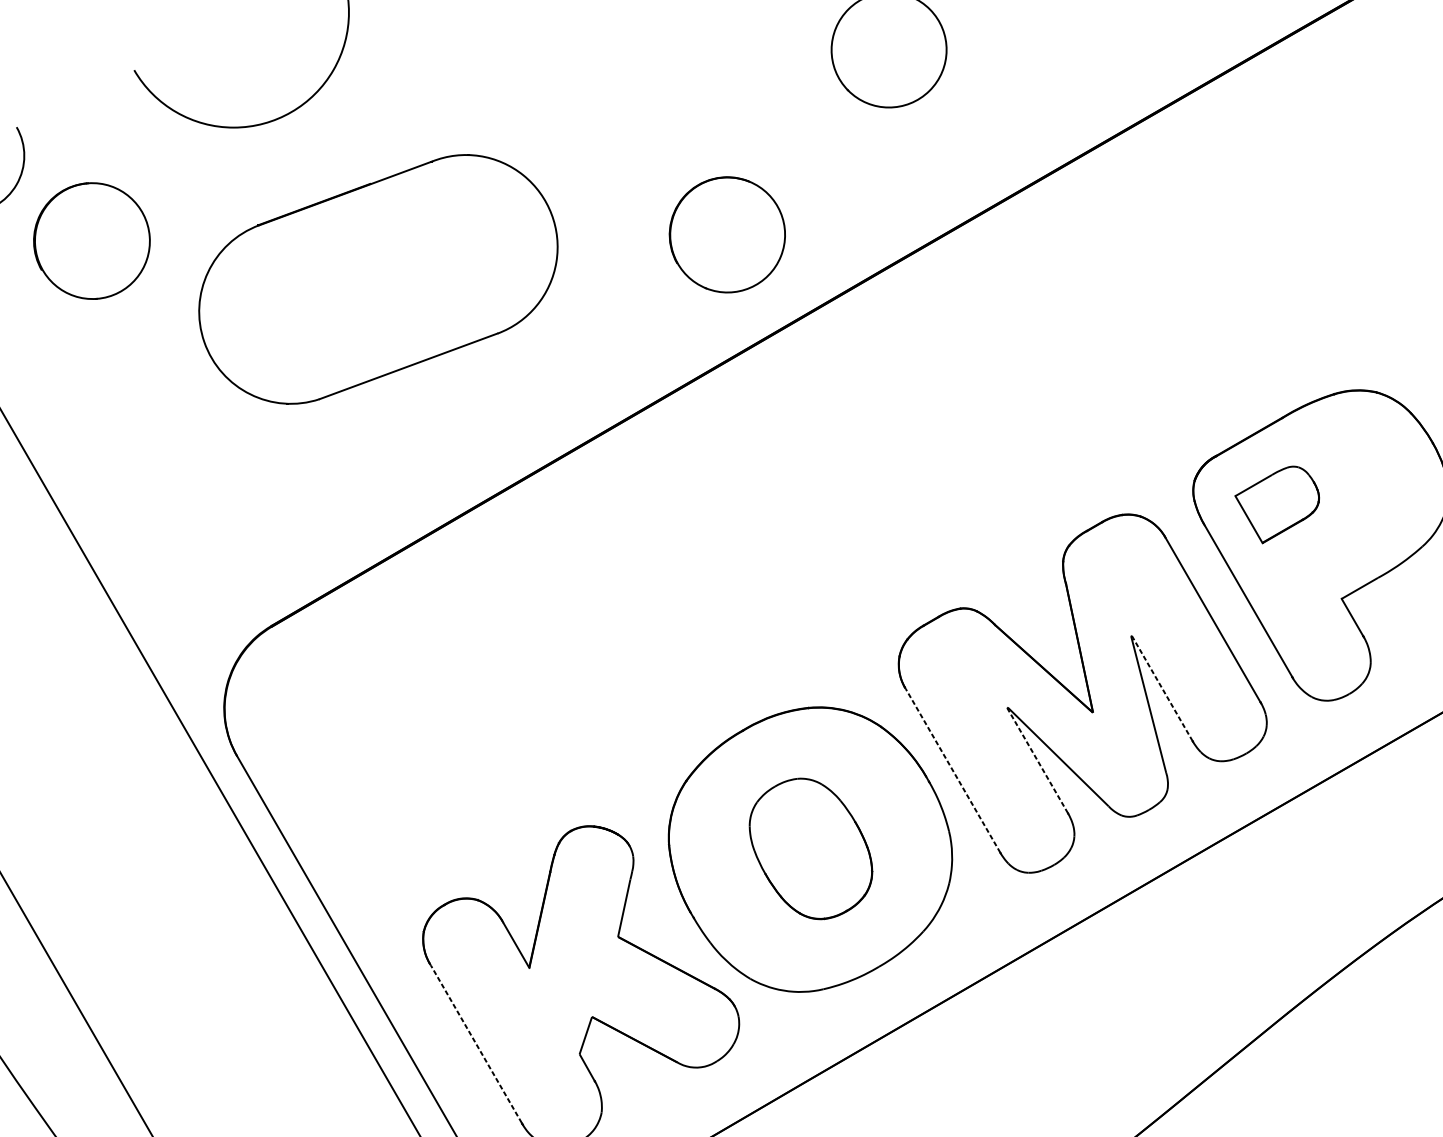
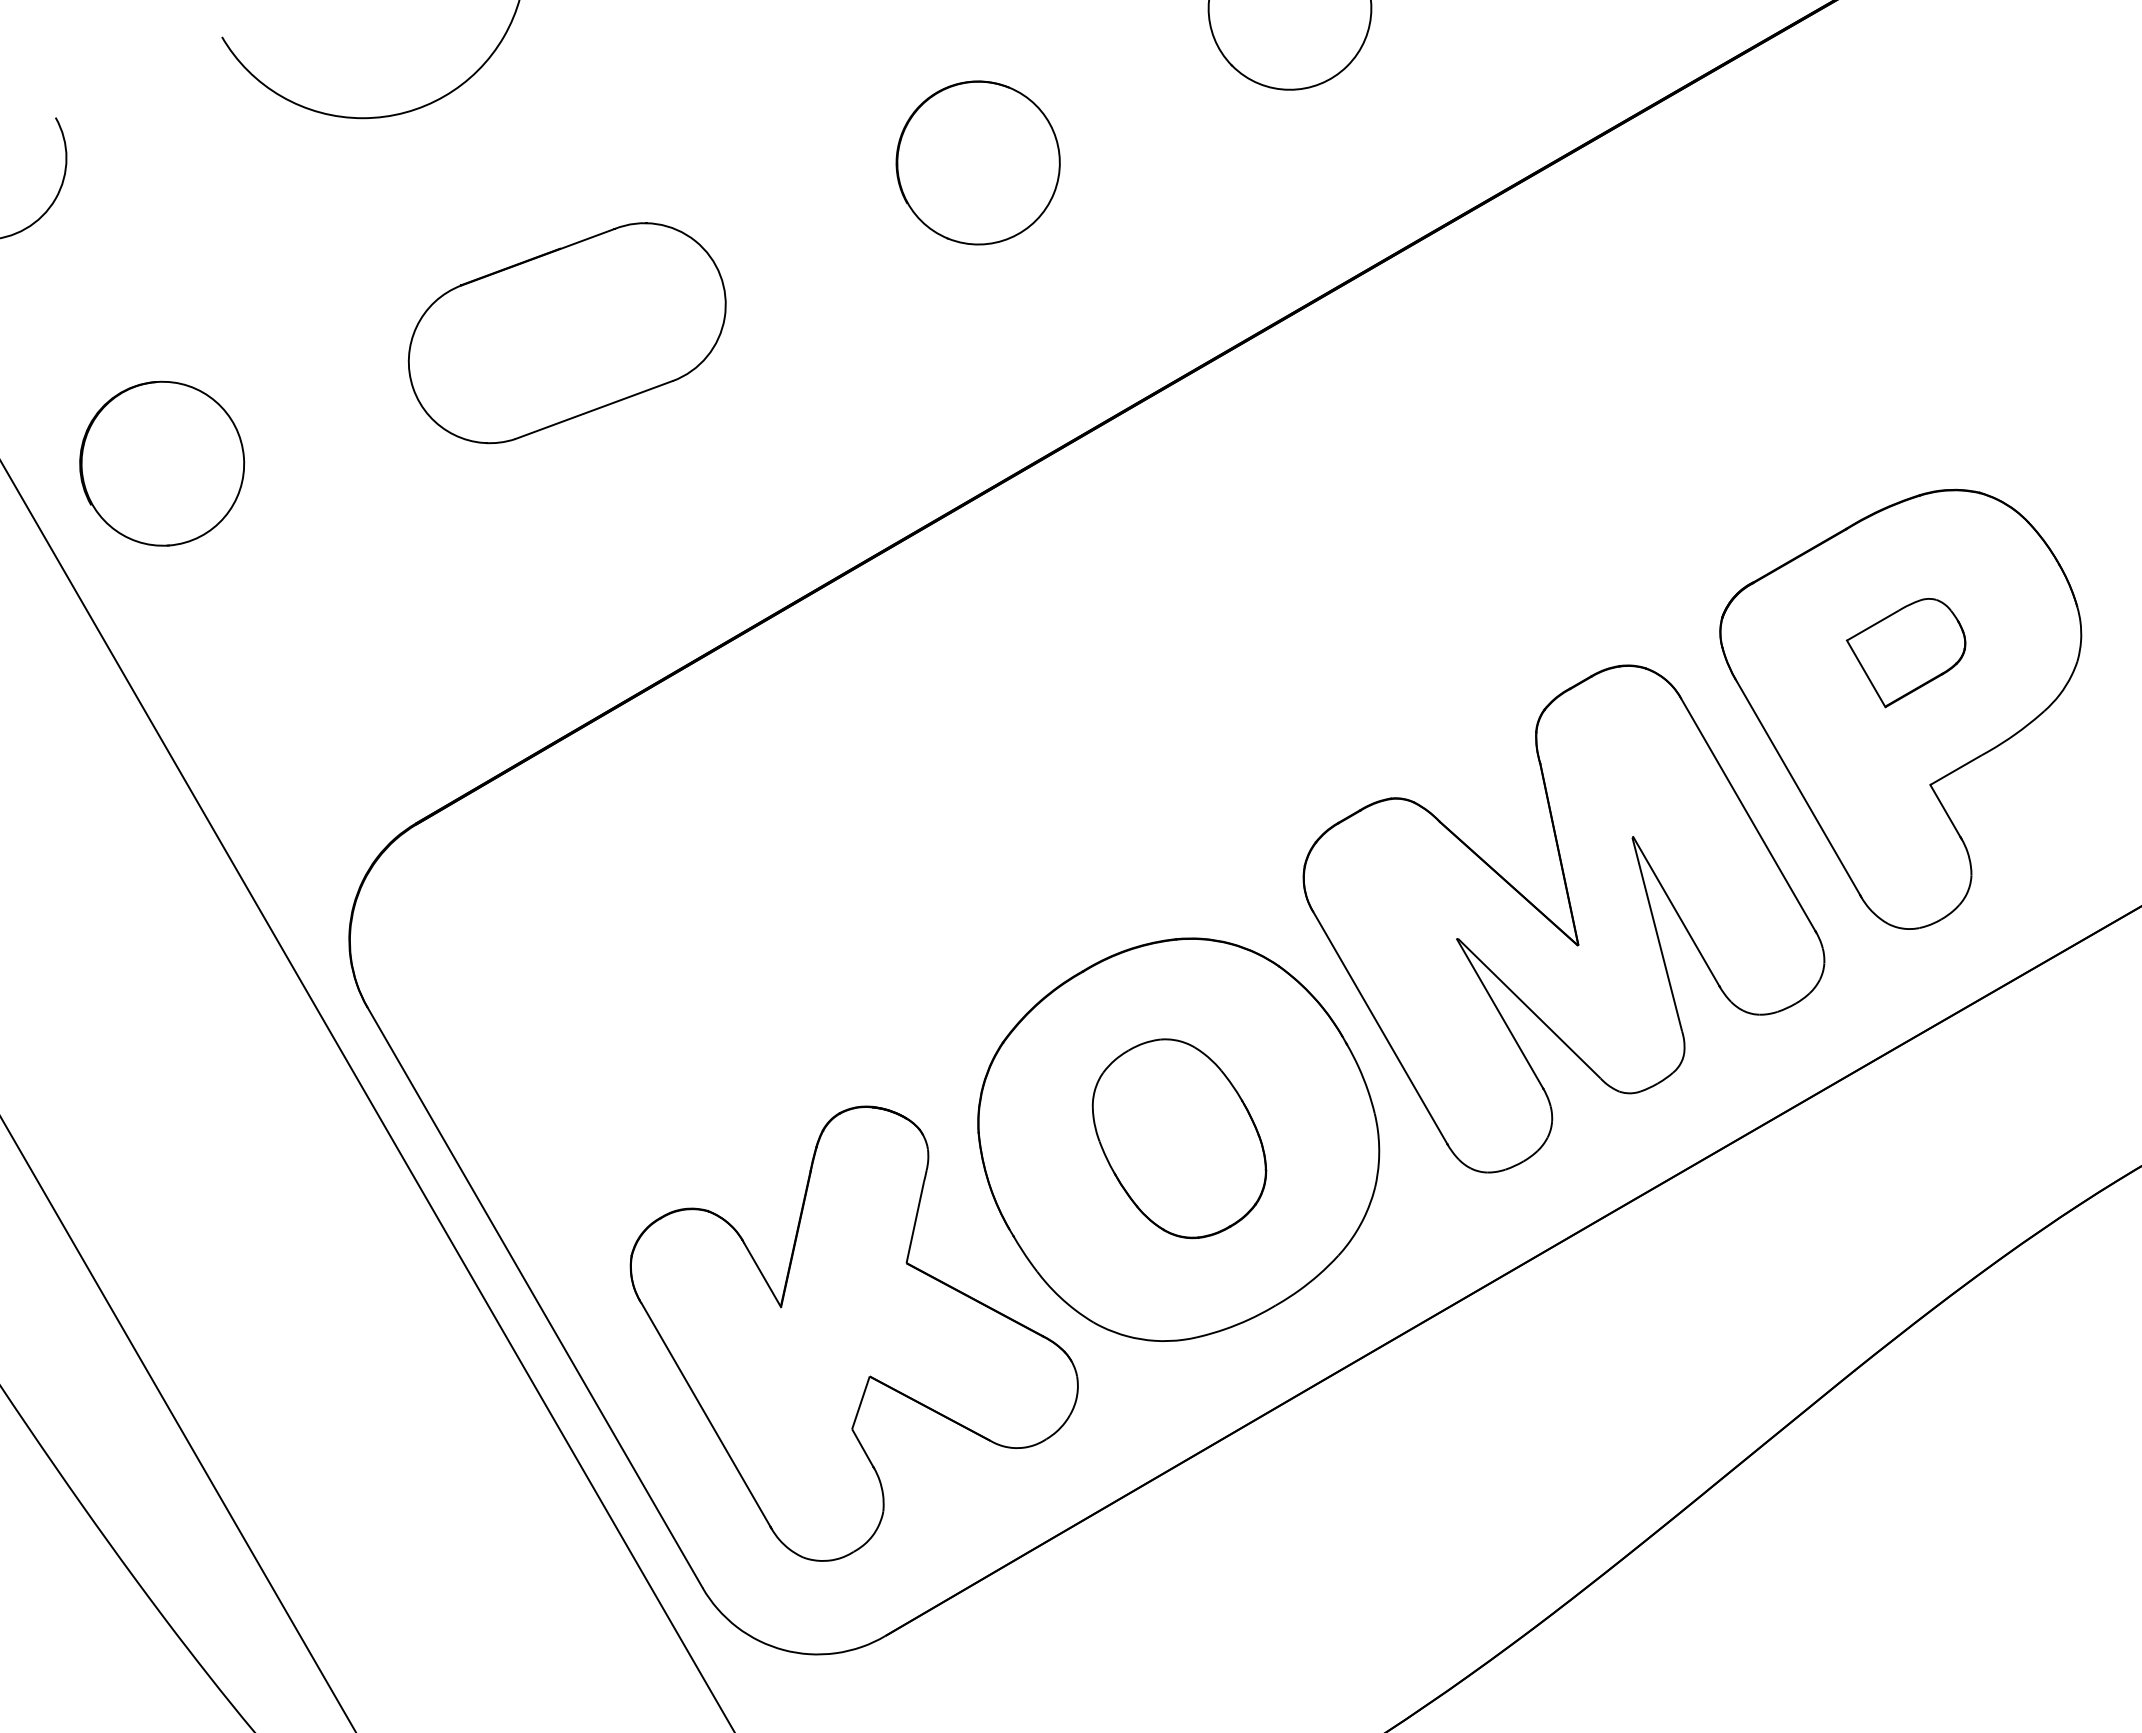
part: (726, 234) -> (977, 162), moved
part: (92, 240) -> (162, 463), moved
part: (377, 279) -> (566, 333), size x0.62
part: (1277, 505) -> (1906, 653), moved
line: (1162, 688) -> (1676, 911), dashed -> solid
line: (1037, 761) -> (1500, 1014), dashed -> solid
line: (953, 771) -> (1380, 1028), dashed -> solid
line: (476, 1044) -> (706, 1415), dashed -> solid

